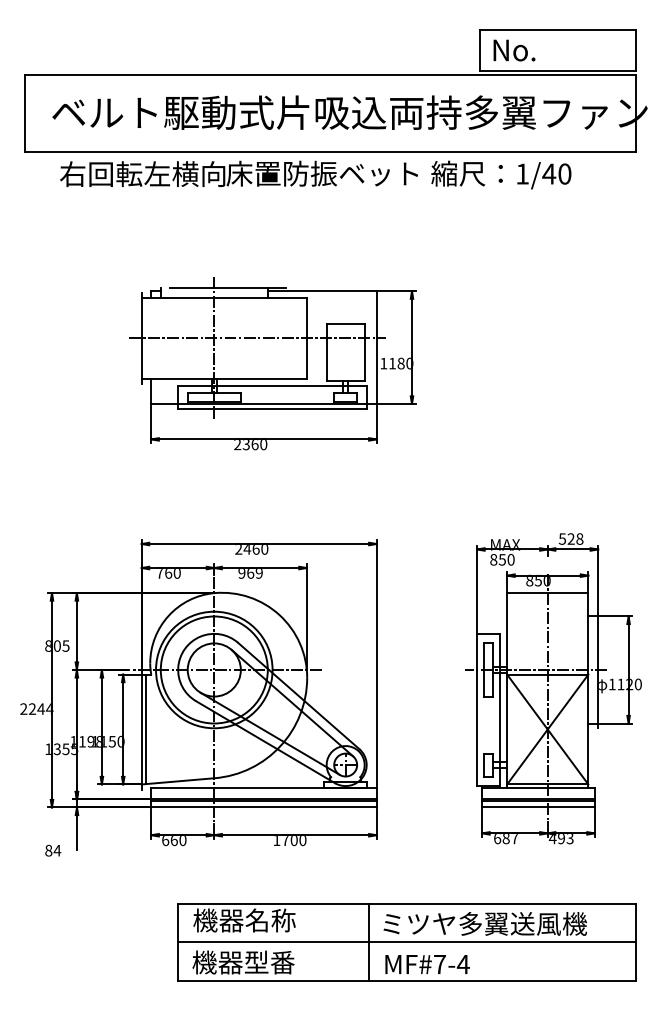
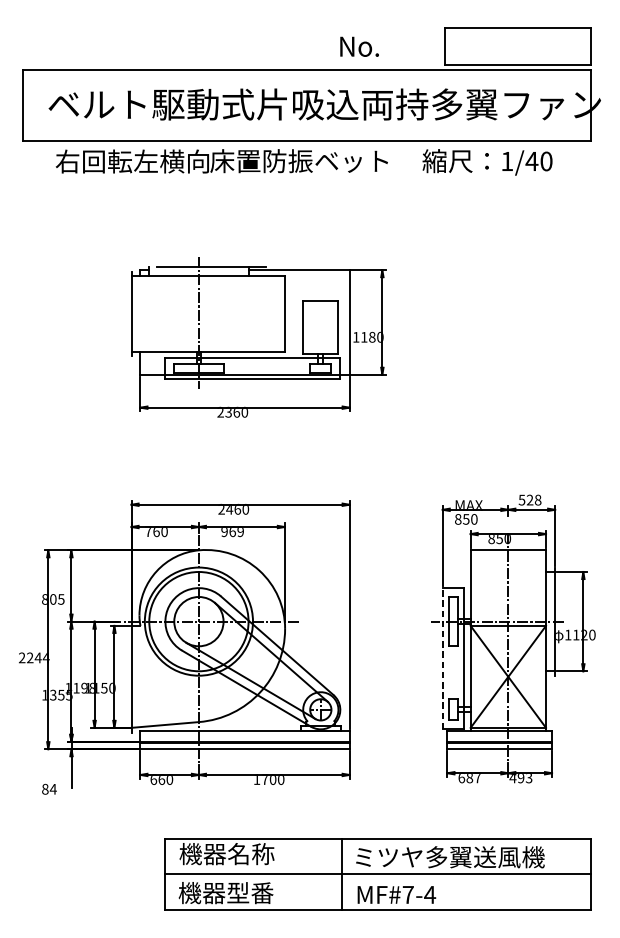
text: (514, 50) -> (359, 46), moved
text: (501, 174) -> (487, 161), moved
line: (257, 338) -> (239, 314), removed
line: (477, 709) -> (443, 658), solid -> dashed
line: (145, 729) -> (135, 676), removed

